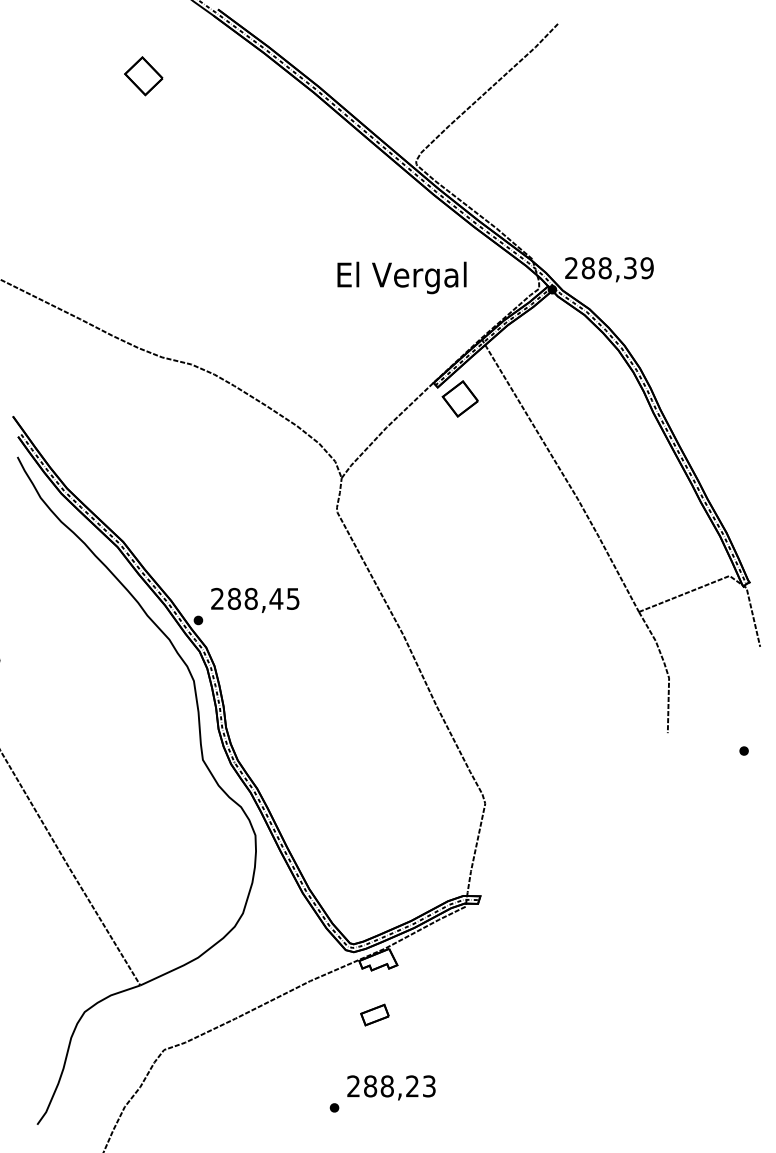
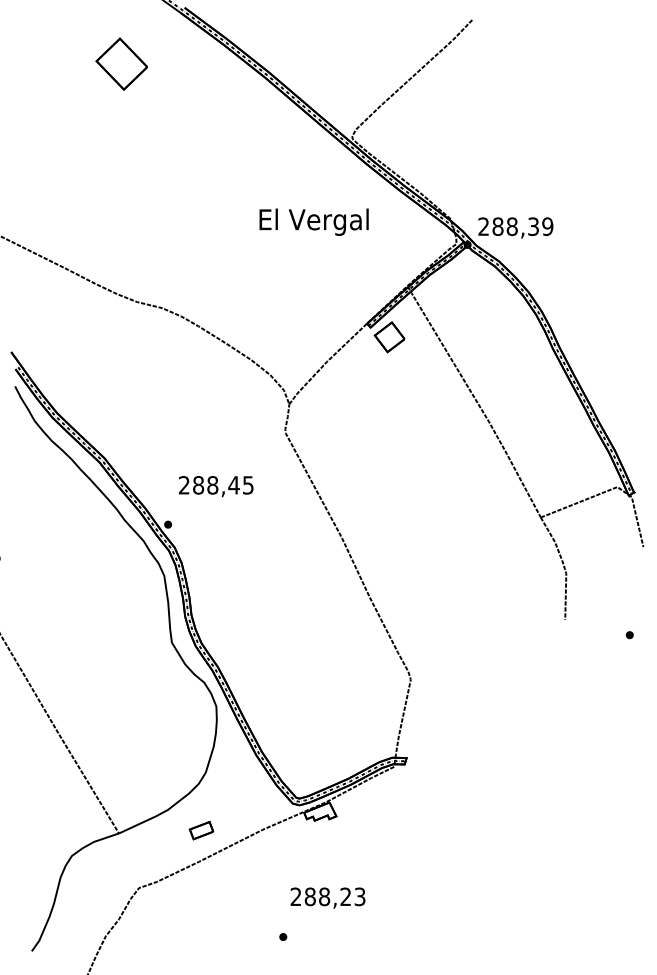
part: (143, 76) -> (121, 64), size x1.6
text: (401, 277) -> (313, 221), moved
text: (255, 599) -> (216, 485), moved
part: (374, 1014) -> (201, 830), moved
text: (391, 1087) -> (328, 897), moved

